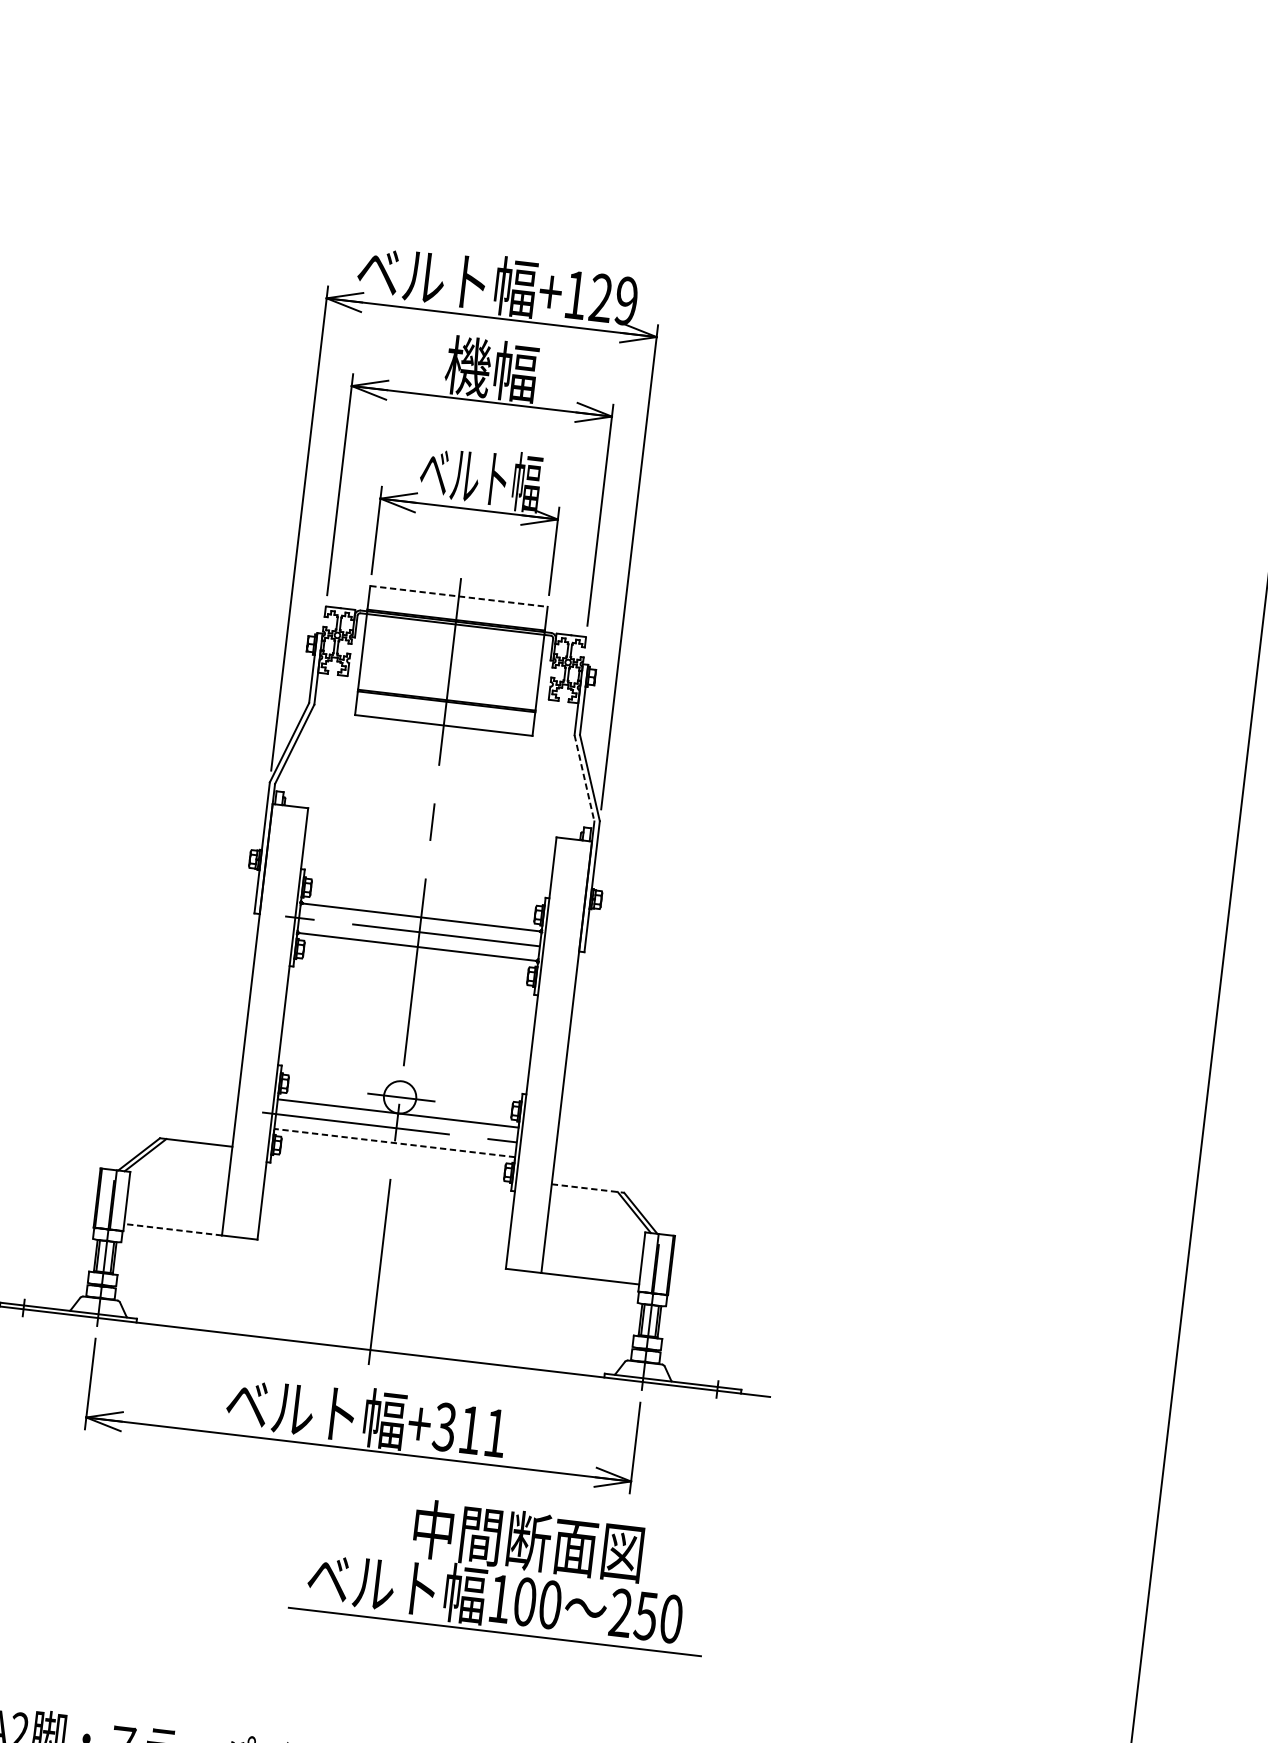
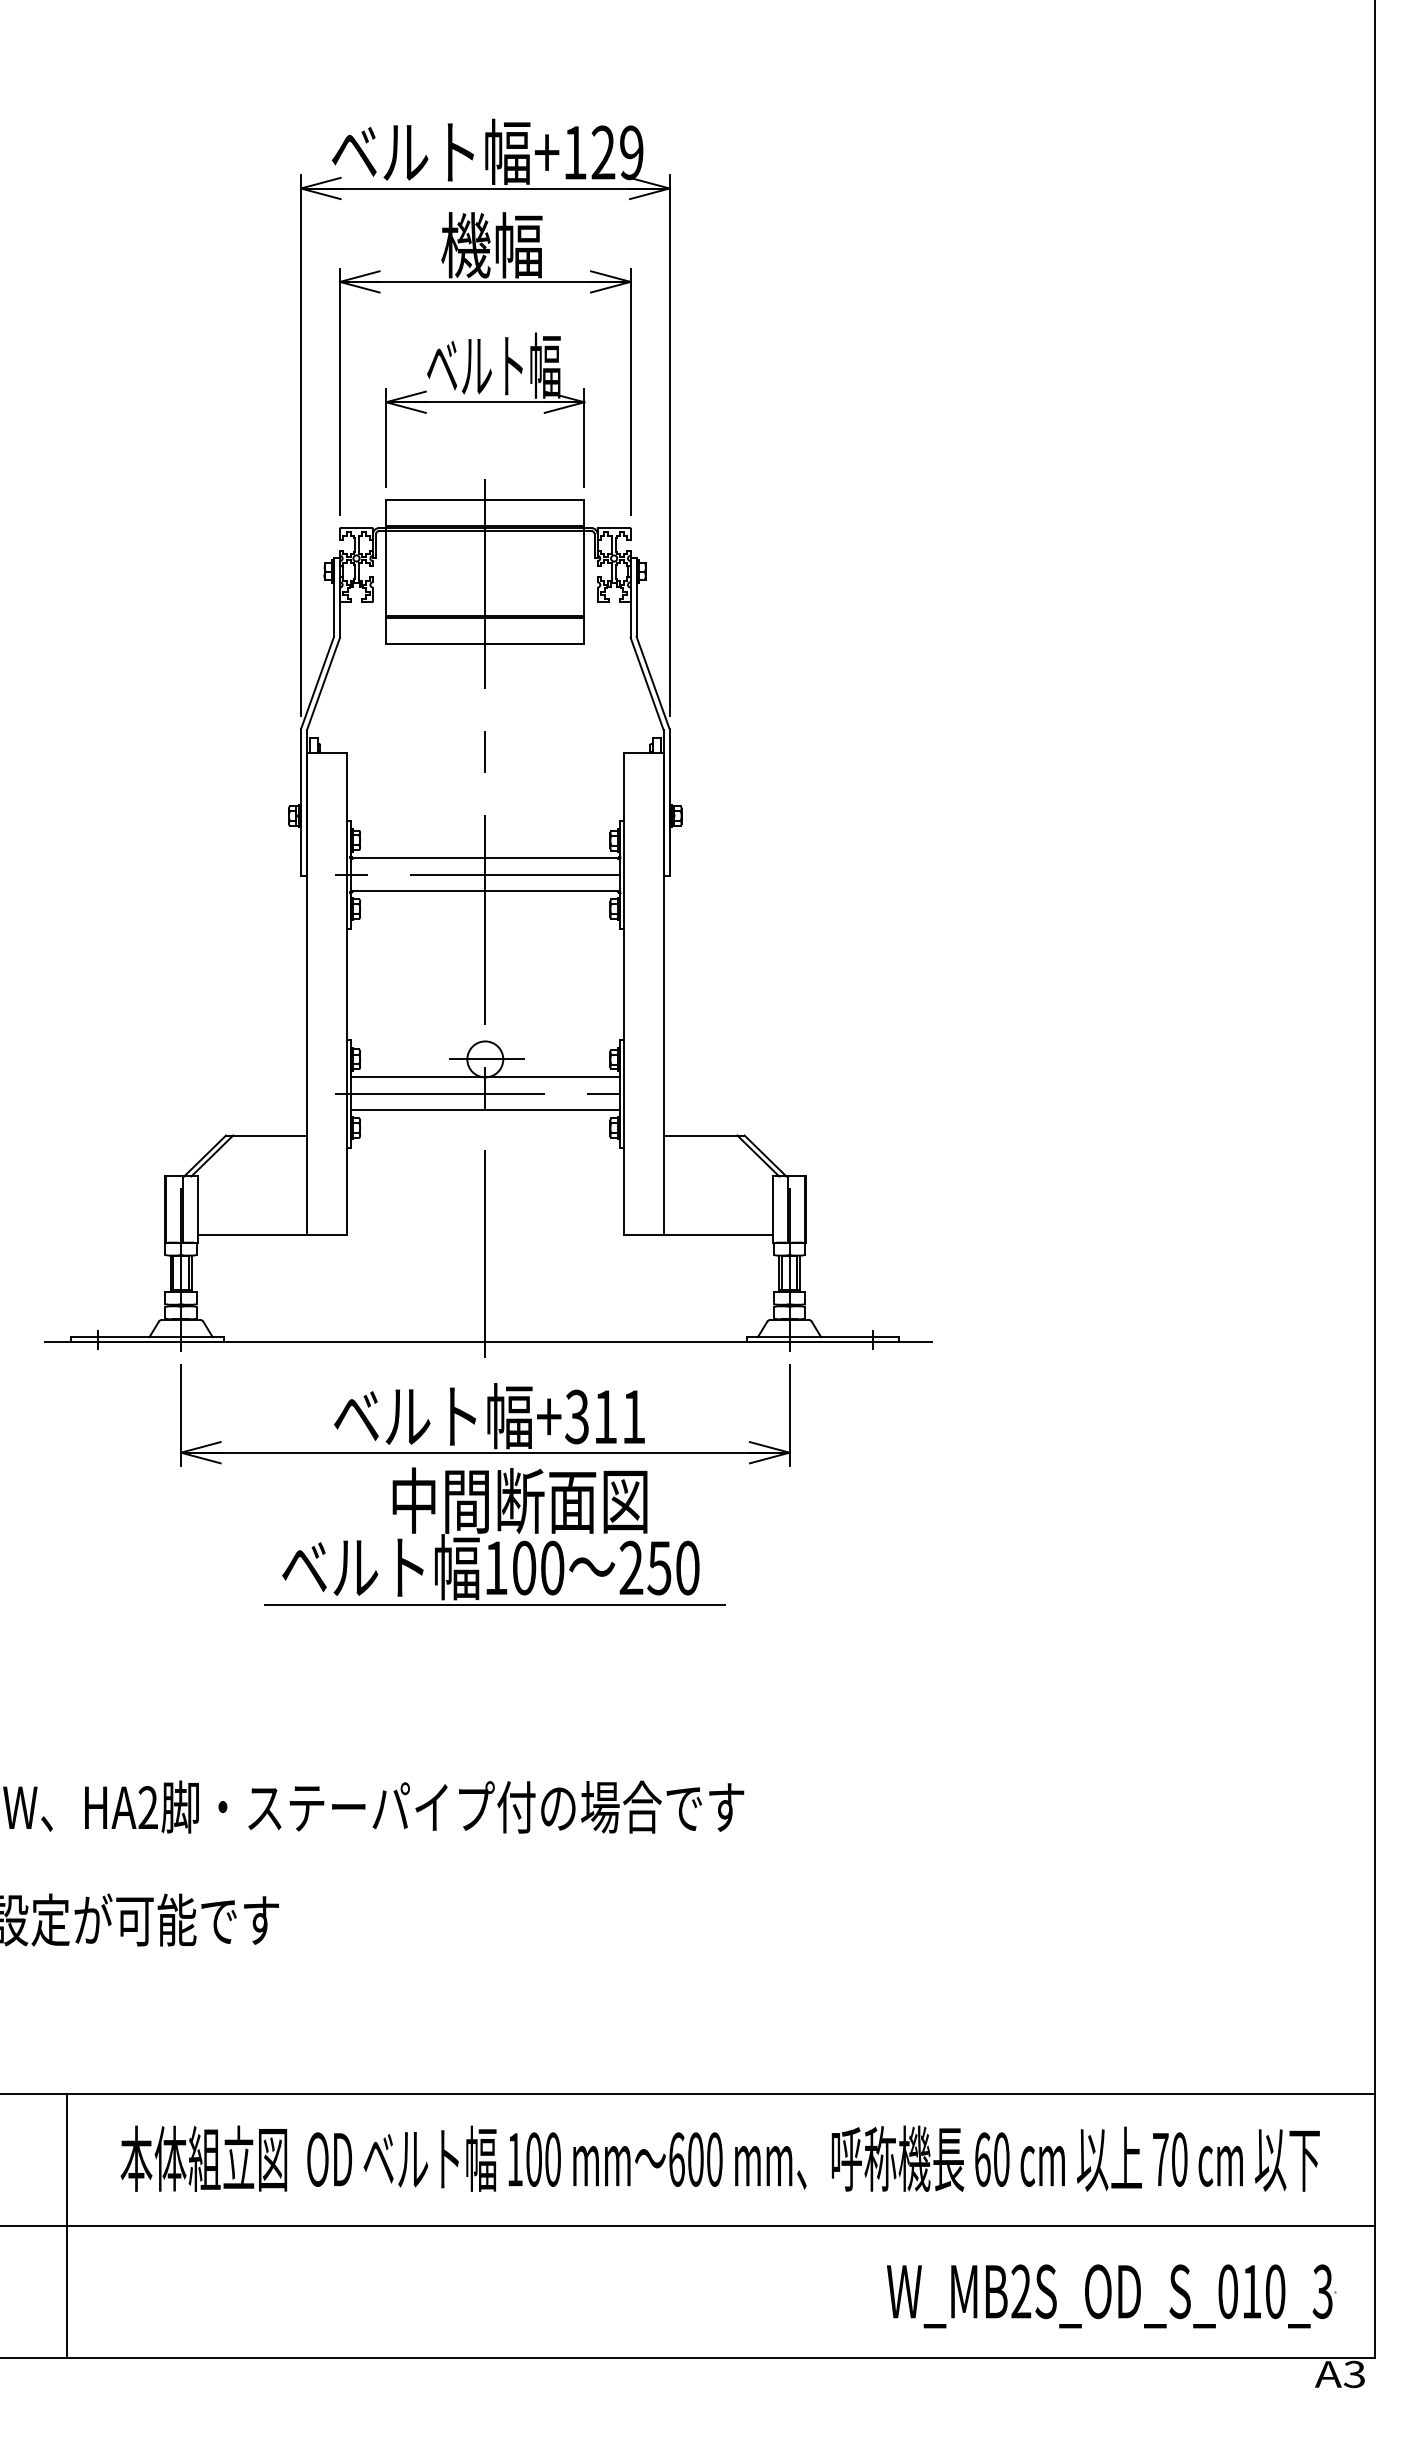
line: (459, 596) -> (485, 499), dashed -> solid
line: (584, 778) -> (647, 684), dashed -> solid
line: (394, 1143) -> (484, 1110), dashed -> solid
line: (588, 1188) -> (704, 1135), dashed -> solid
line: (173, 1229) -> (252, 1234), dashed -> solid
part: (501, 1570) -> (494, 1536), moved

